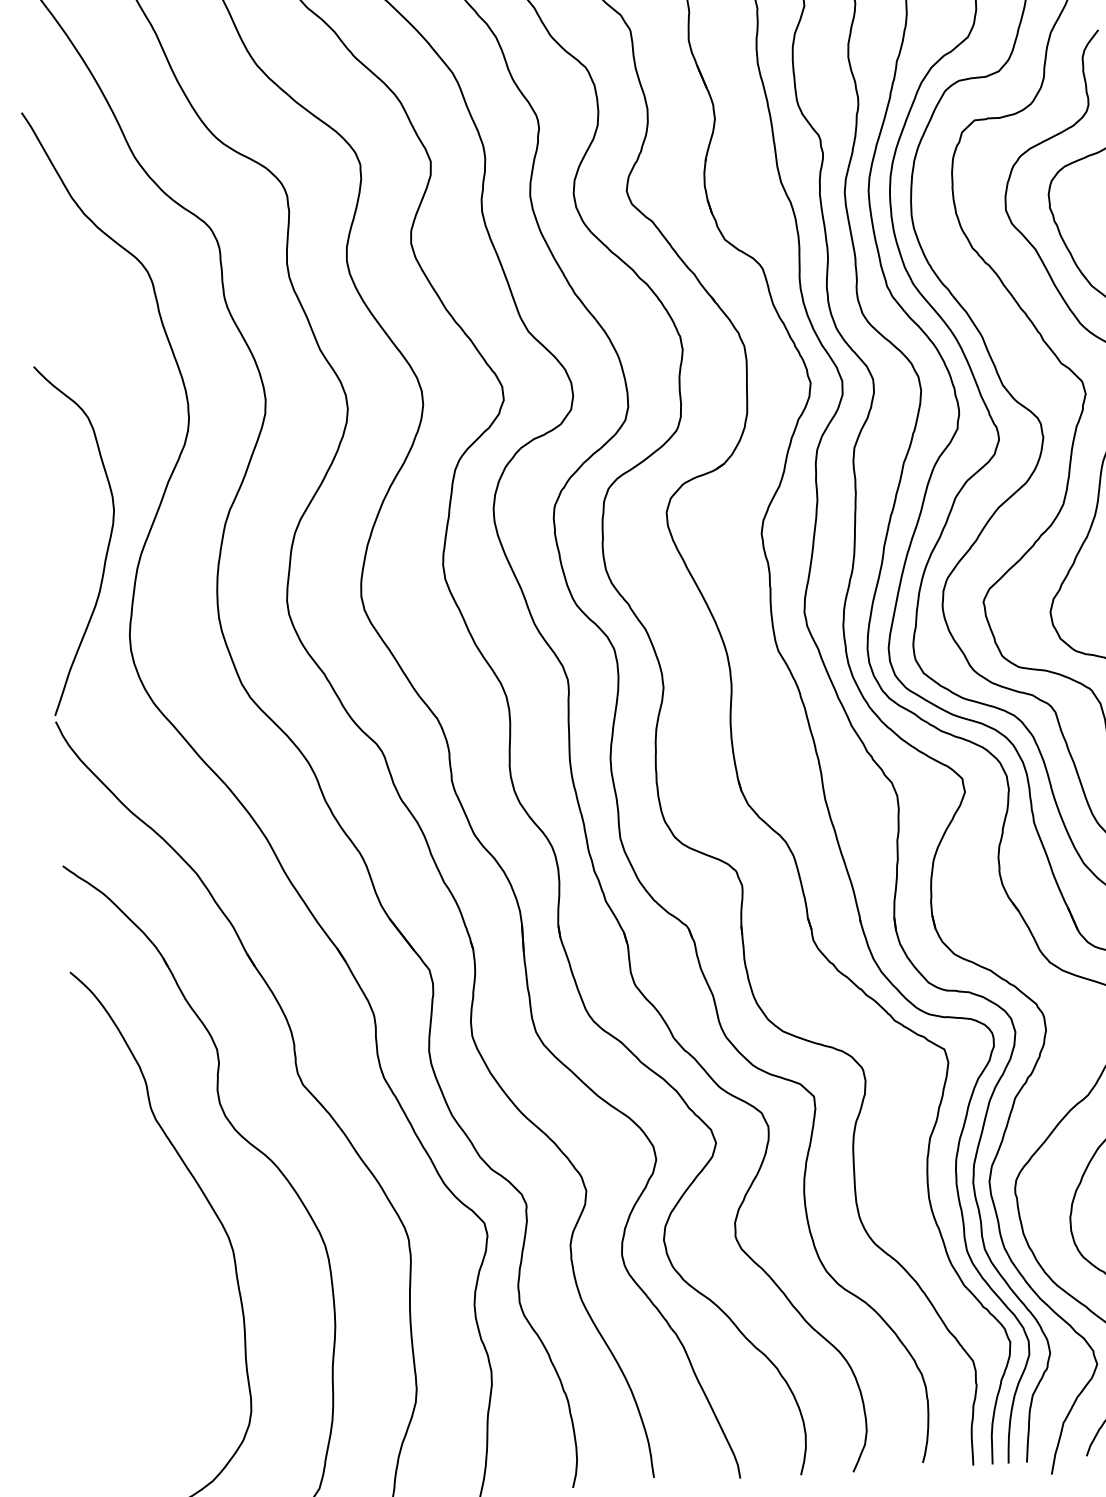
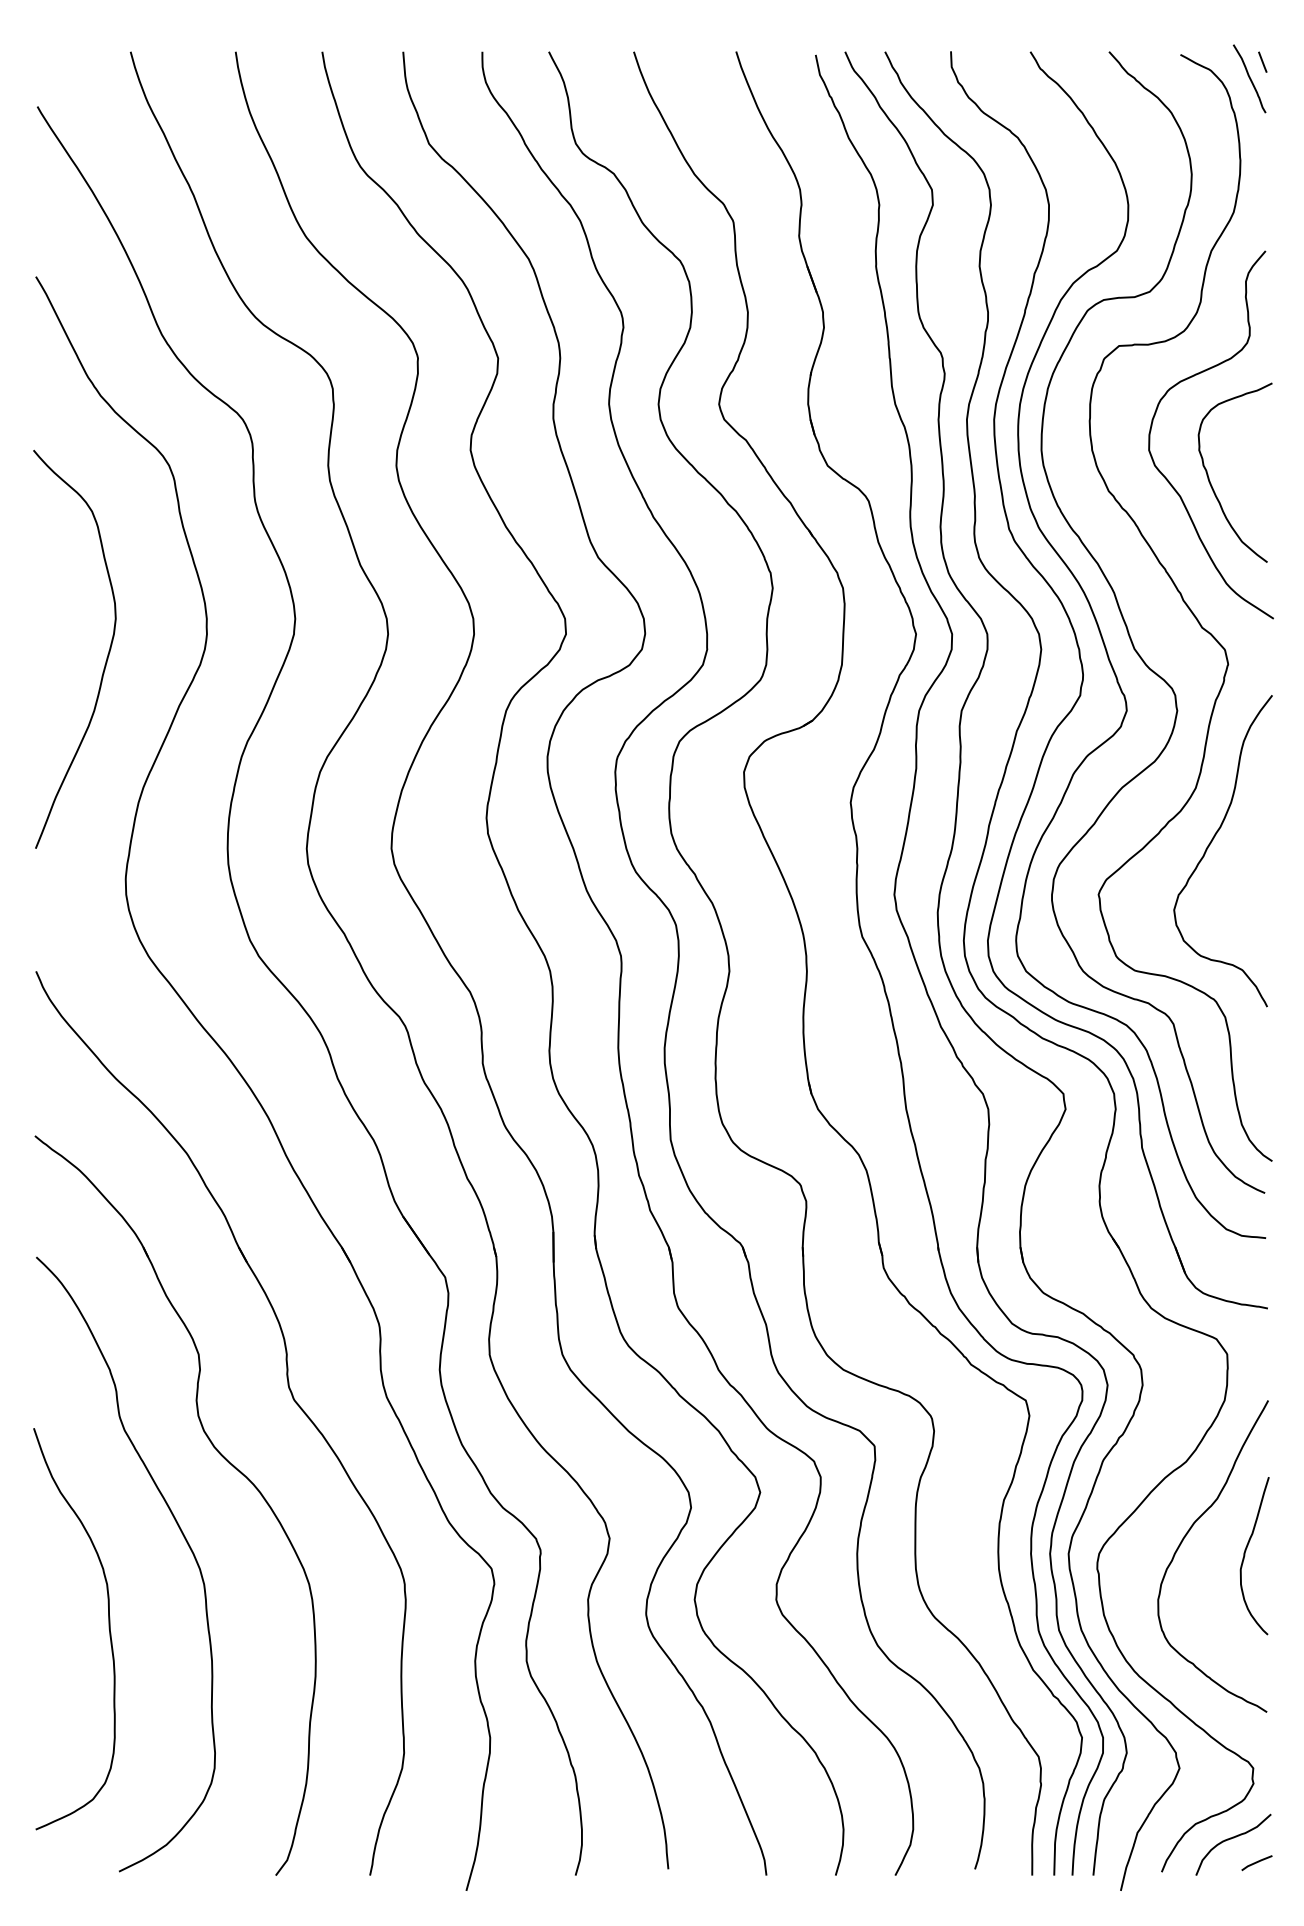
curve: (107, 544) -> (106, 657), moved
curve: (151, 1294) -> (108, 1628), added

